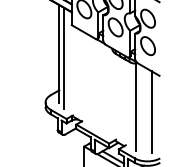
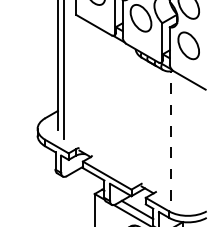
line: (135, 107) -> (170, 136), solid -> dashed
line: (151, 111) -> (193, 142), removed

